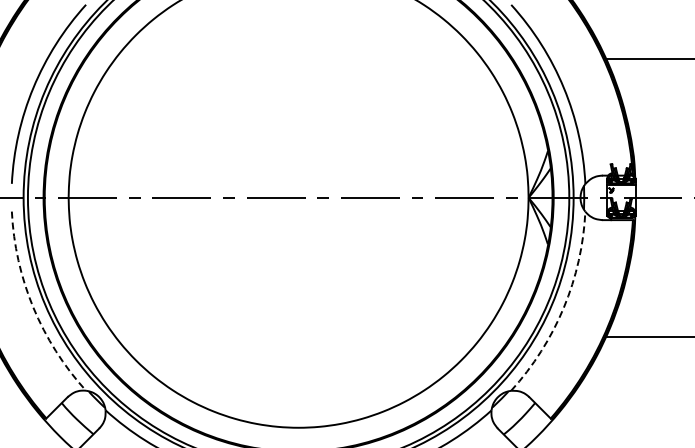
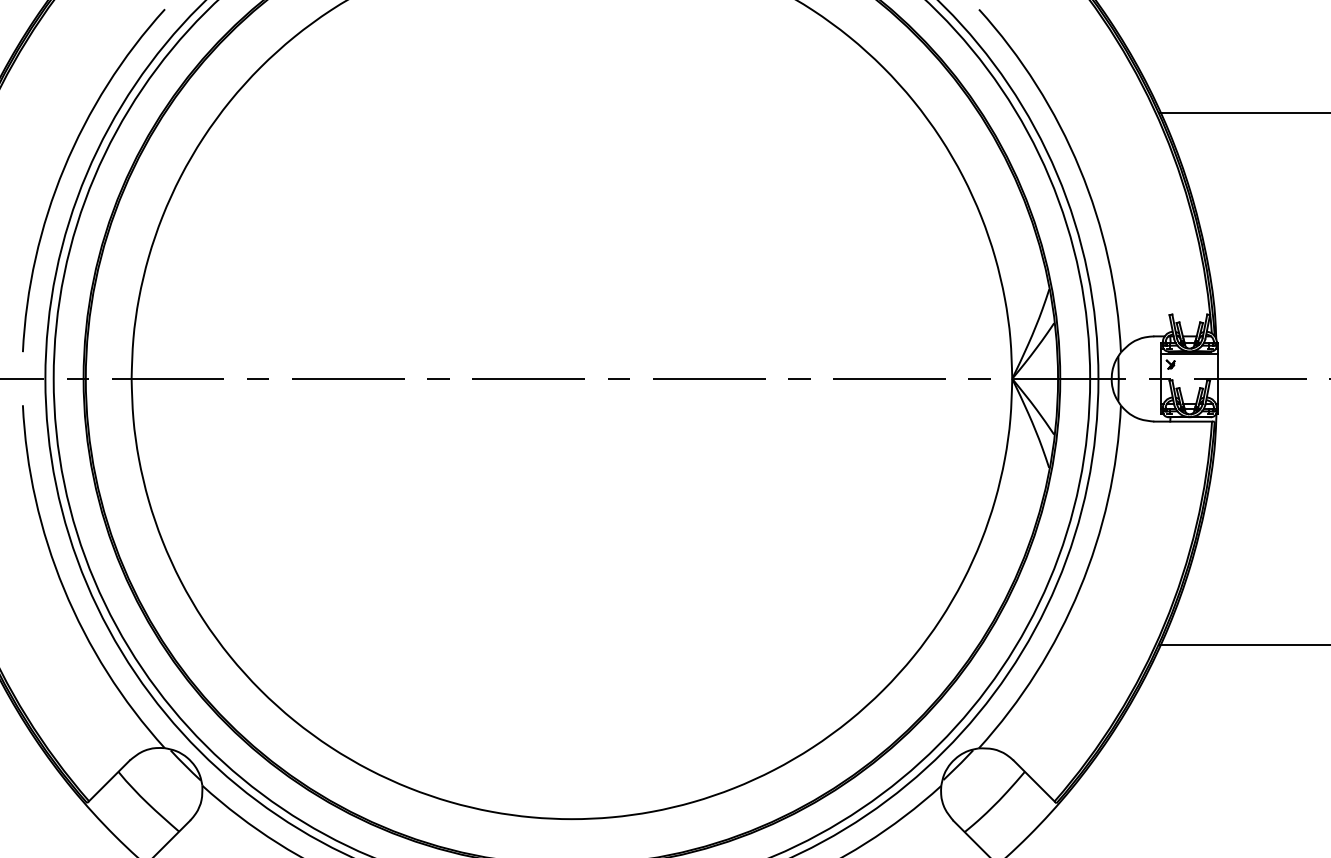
arc: (33, 307) -> (64, 588), dashed -> solid
arc: (563, 307) -> (1079, 588), dashed -> solid

